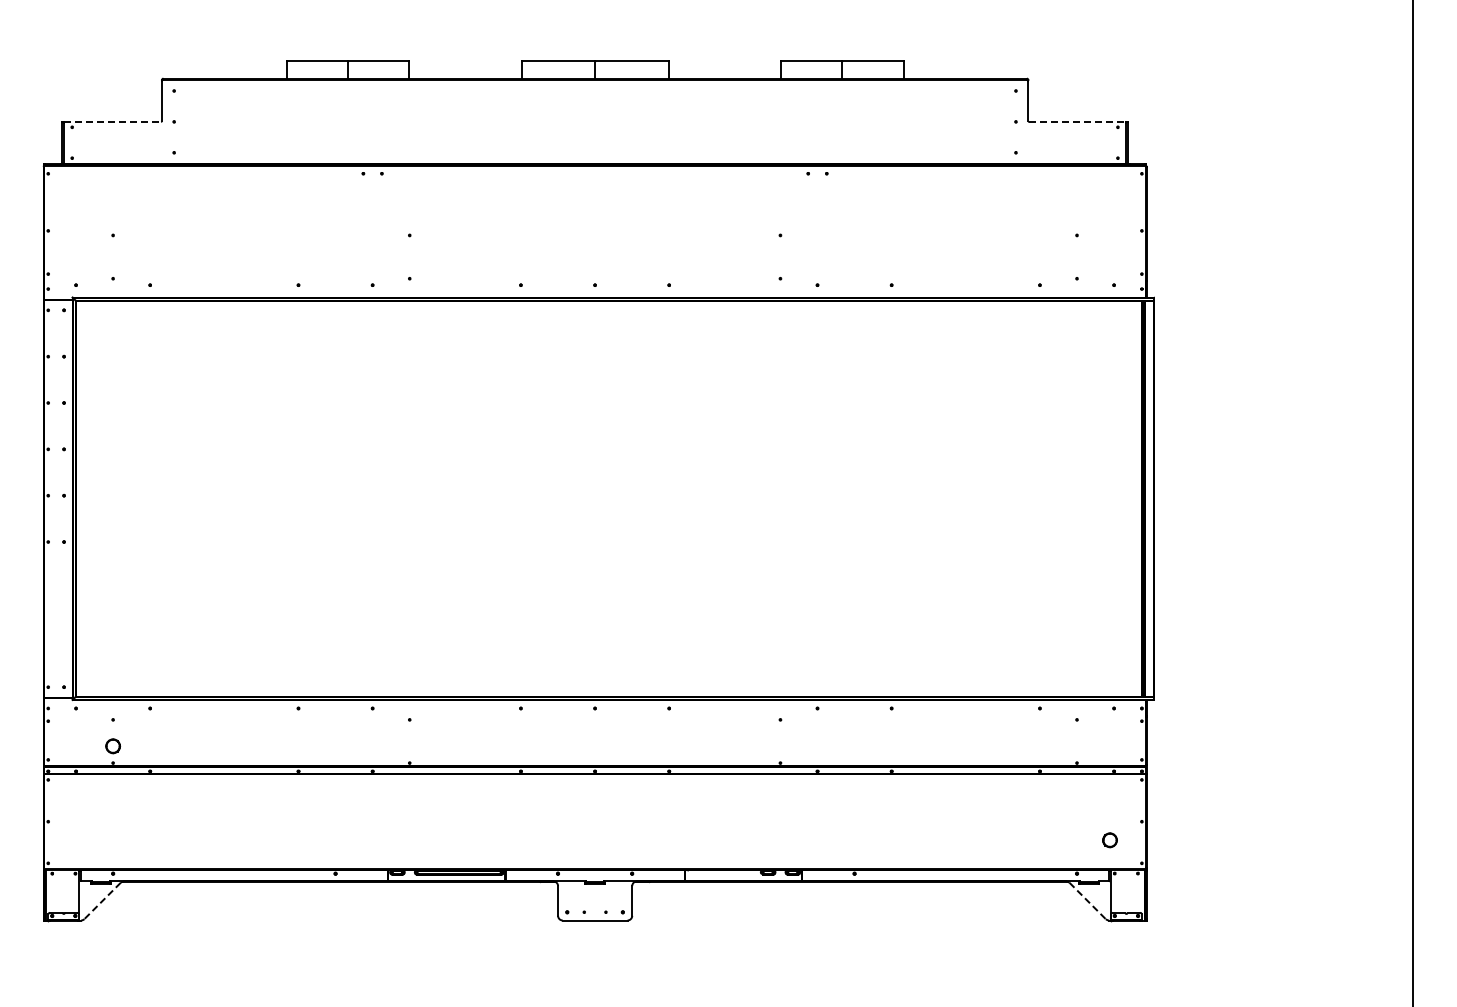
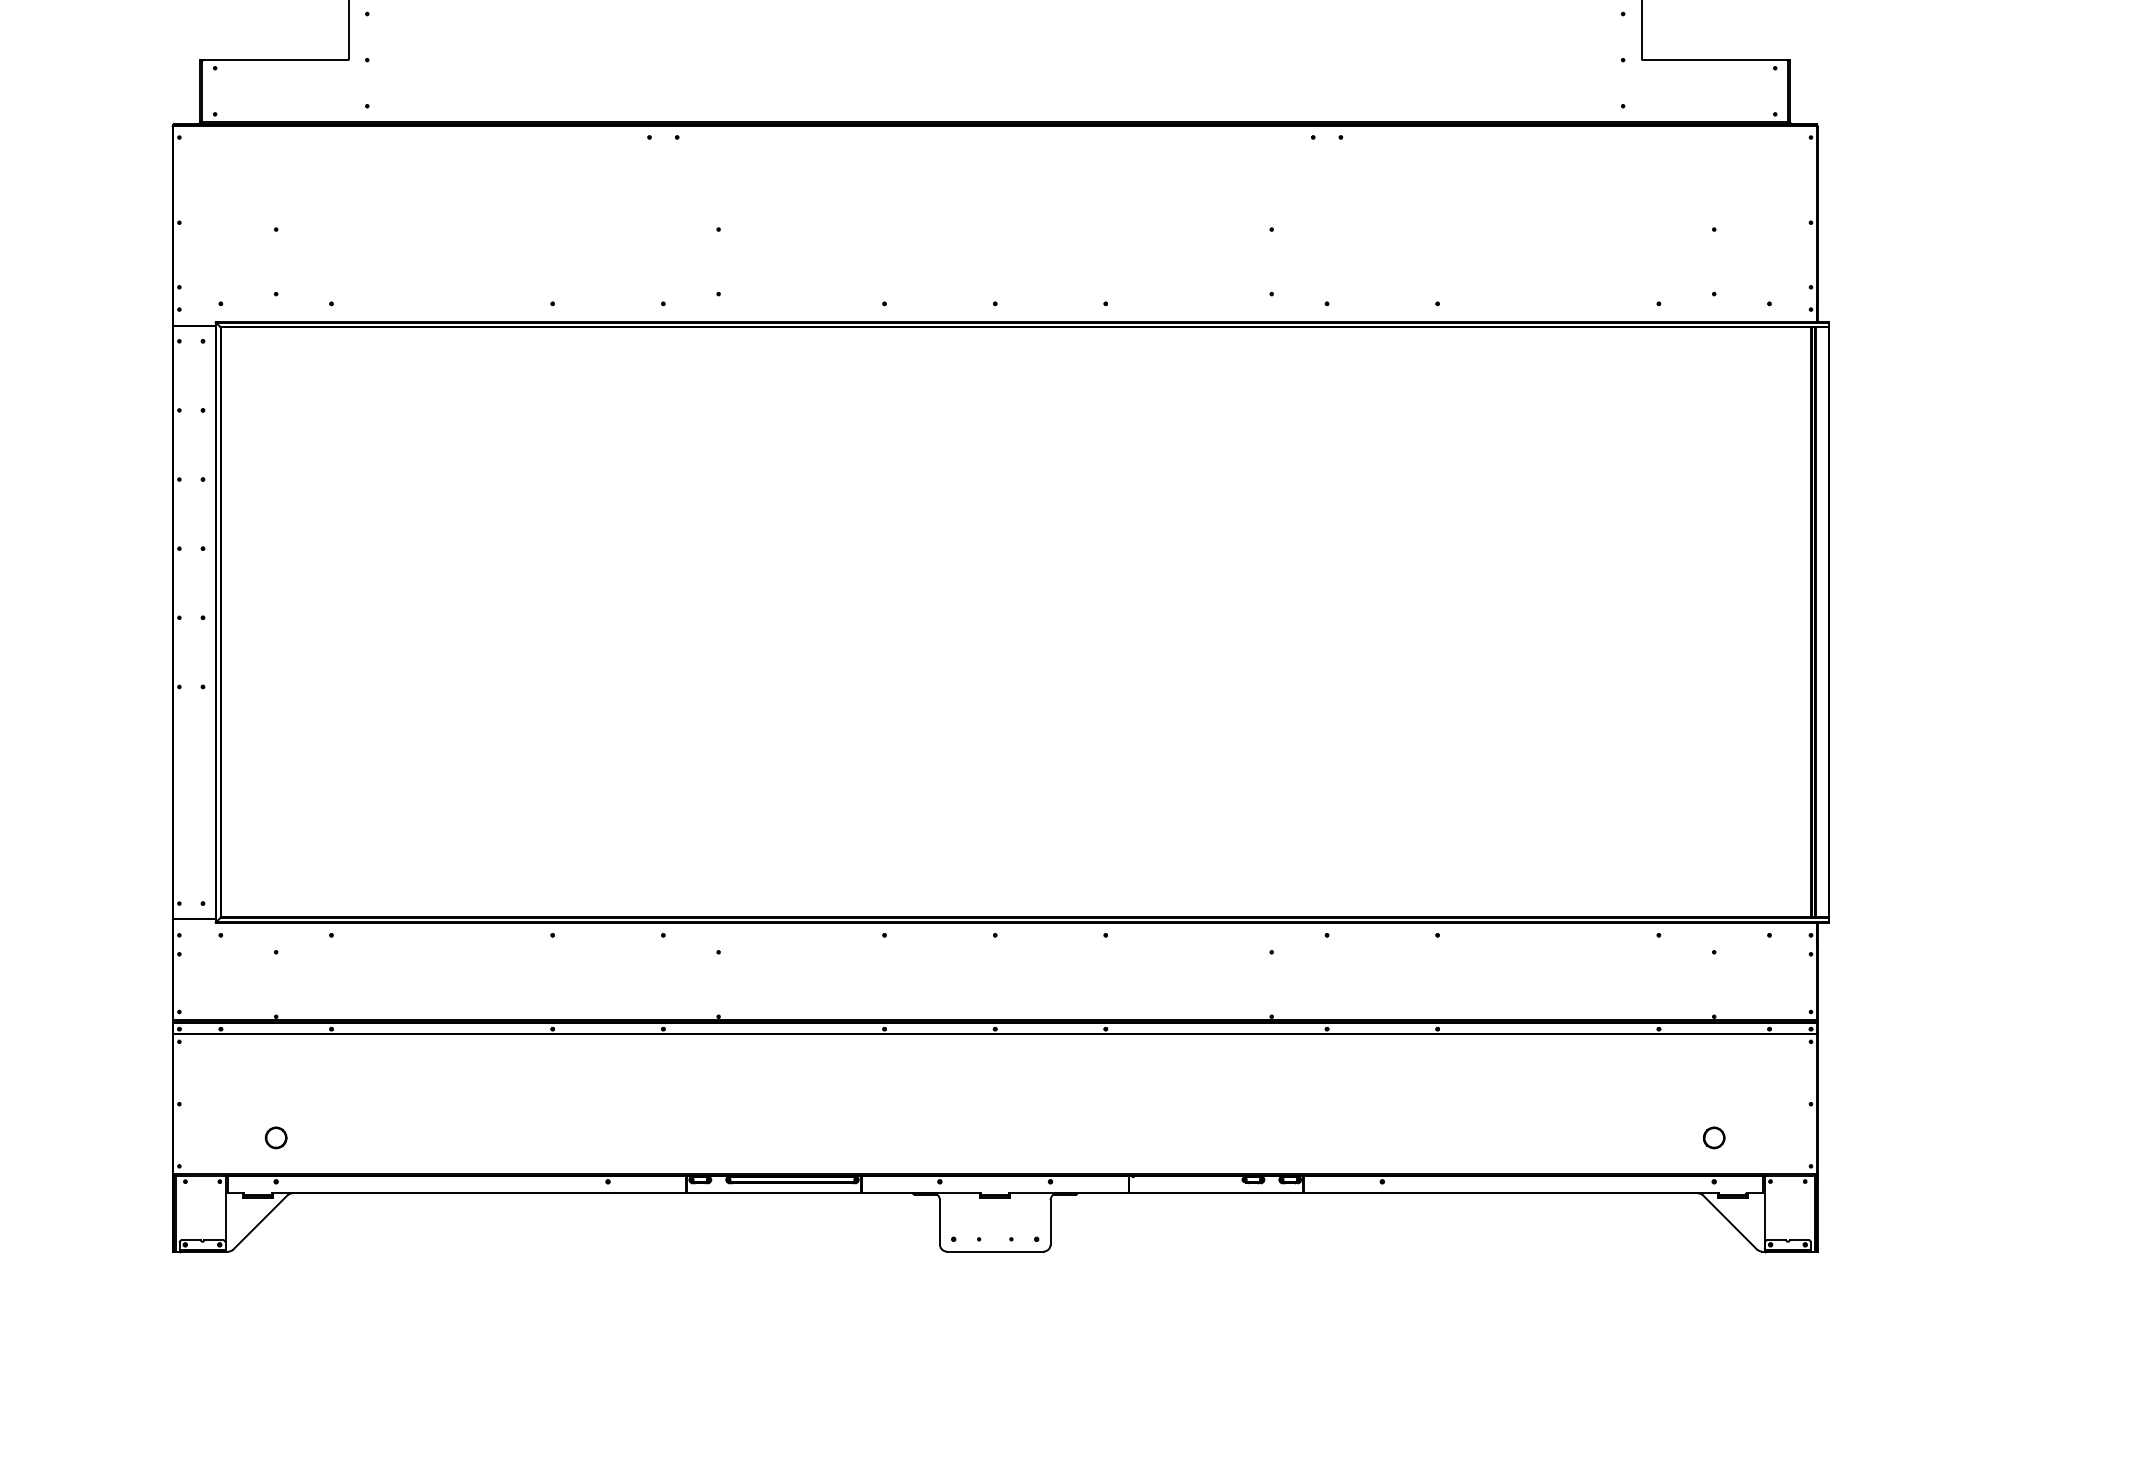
line: (113, 121) -> (276, 59), dashed -> solid
line: (1077, 121) -> (1714, 59), dashed -> solid
part: (113, 746) -> (276, 1138), moved
part: (1109, 840) -> (1713, 1138), moved
line: (102, 900) -> (260, 1221), dashed -> solid
line: (1087, 900) -> (1729, 1221), dashed -> solid

